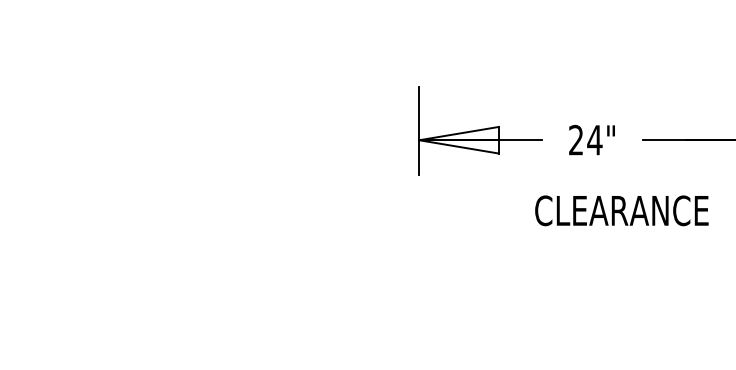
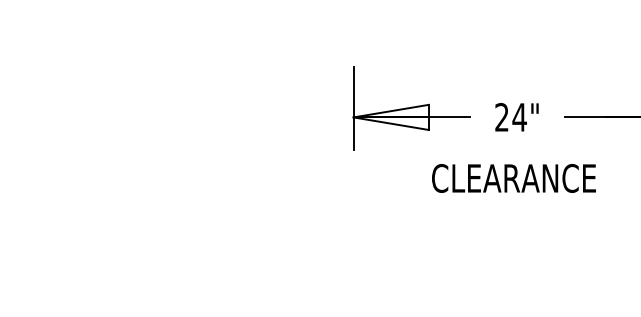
text: (621, 210) -> (513, 178), moved

